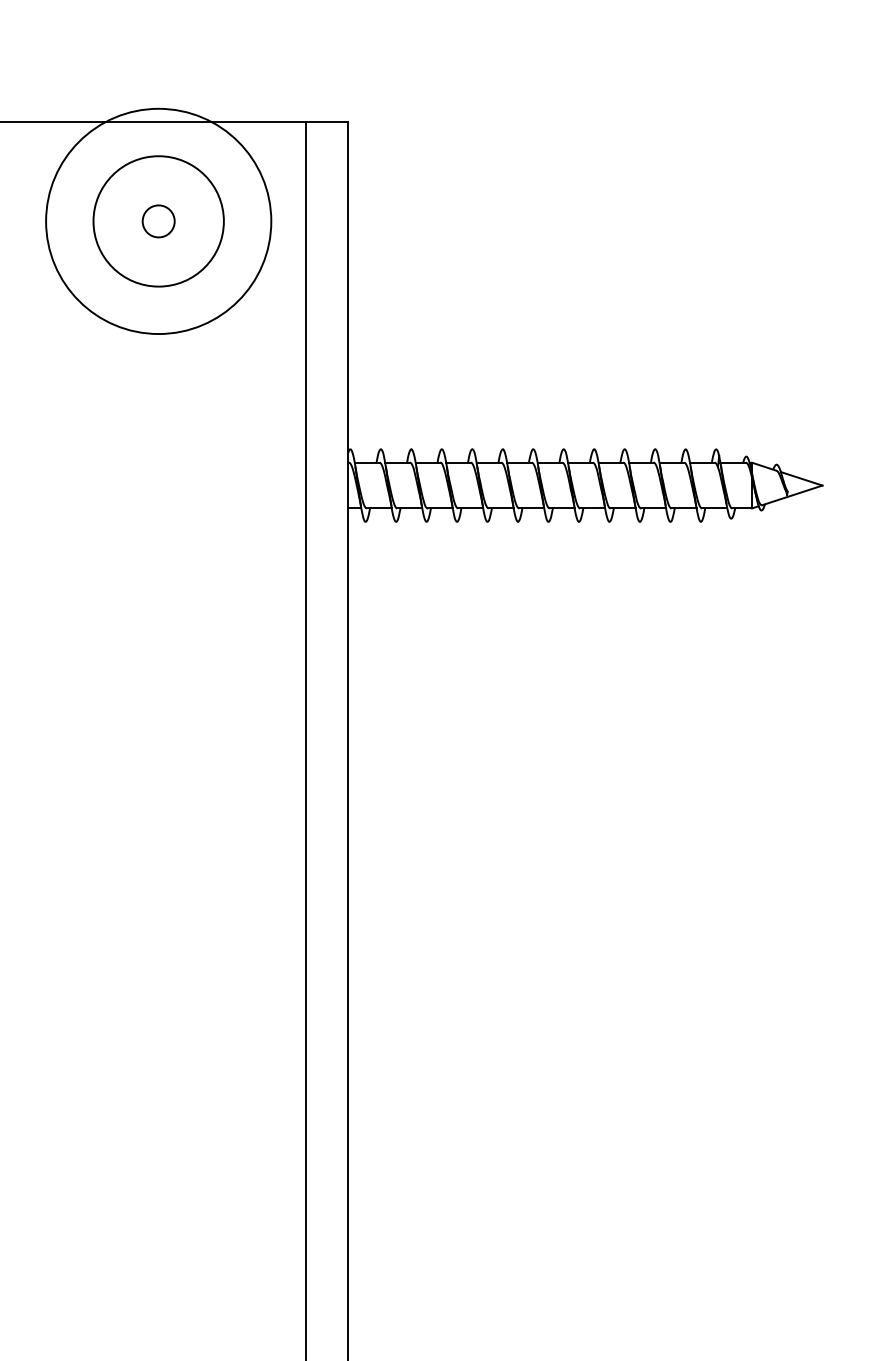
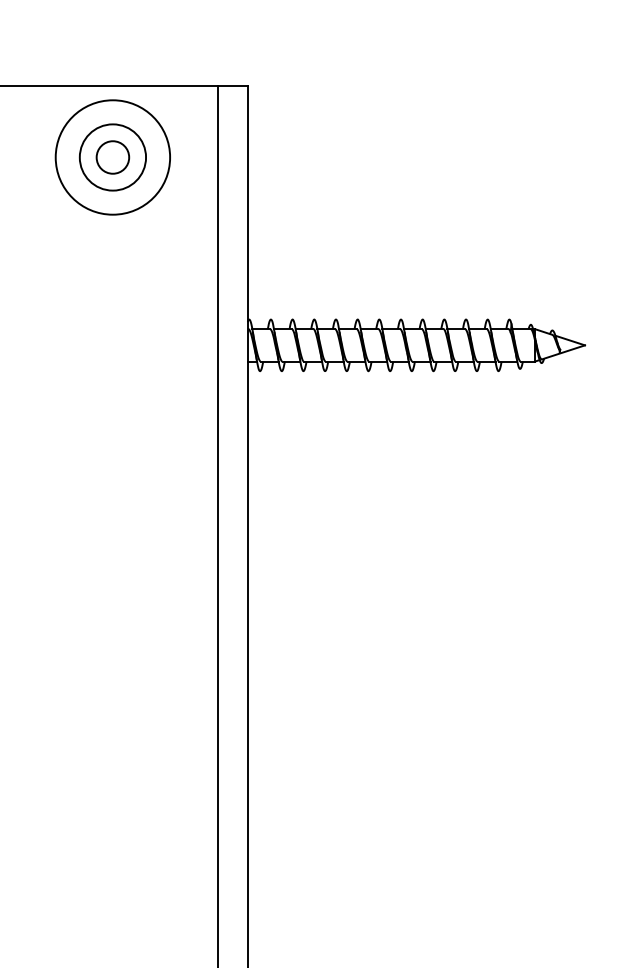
circle: (158, 220) -> (112, 156), size x0.71
circle: (158, 220) -> (112, 156), size x0.71
circle: (158, 221) -> (112, 157), size x1.43

